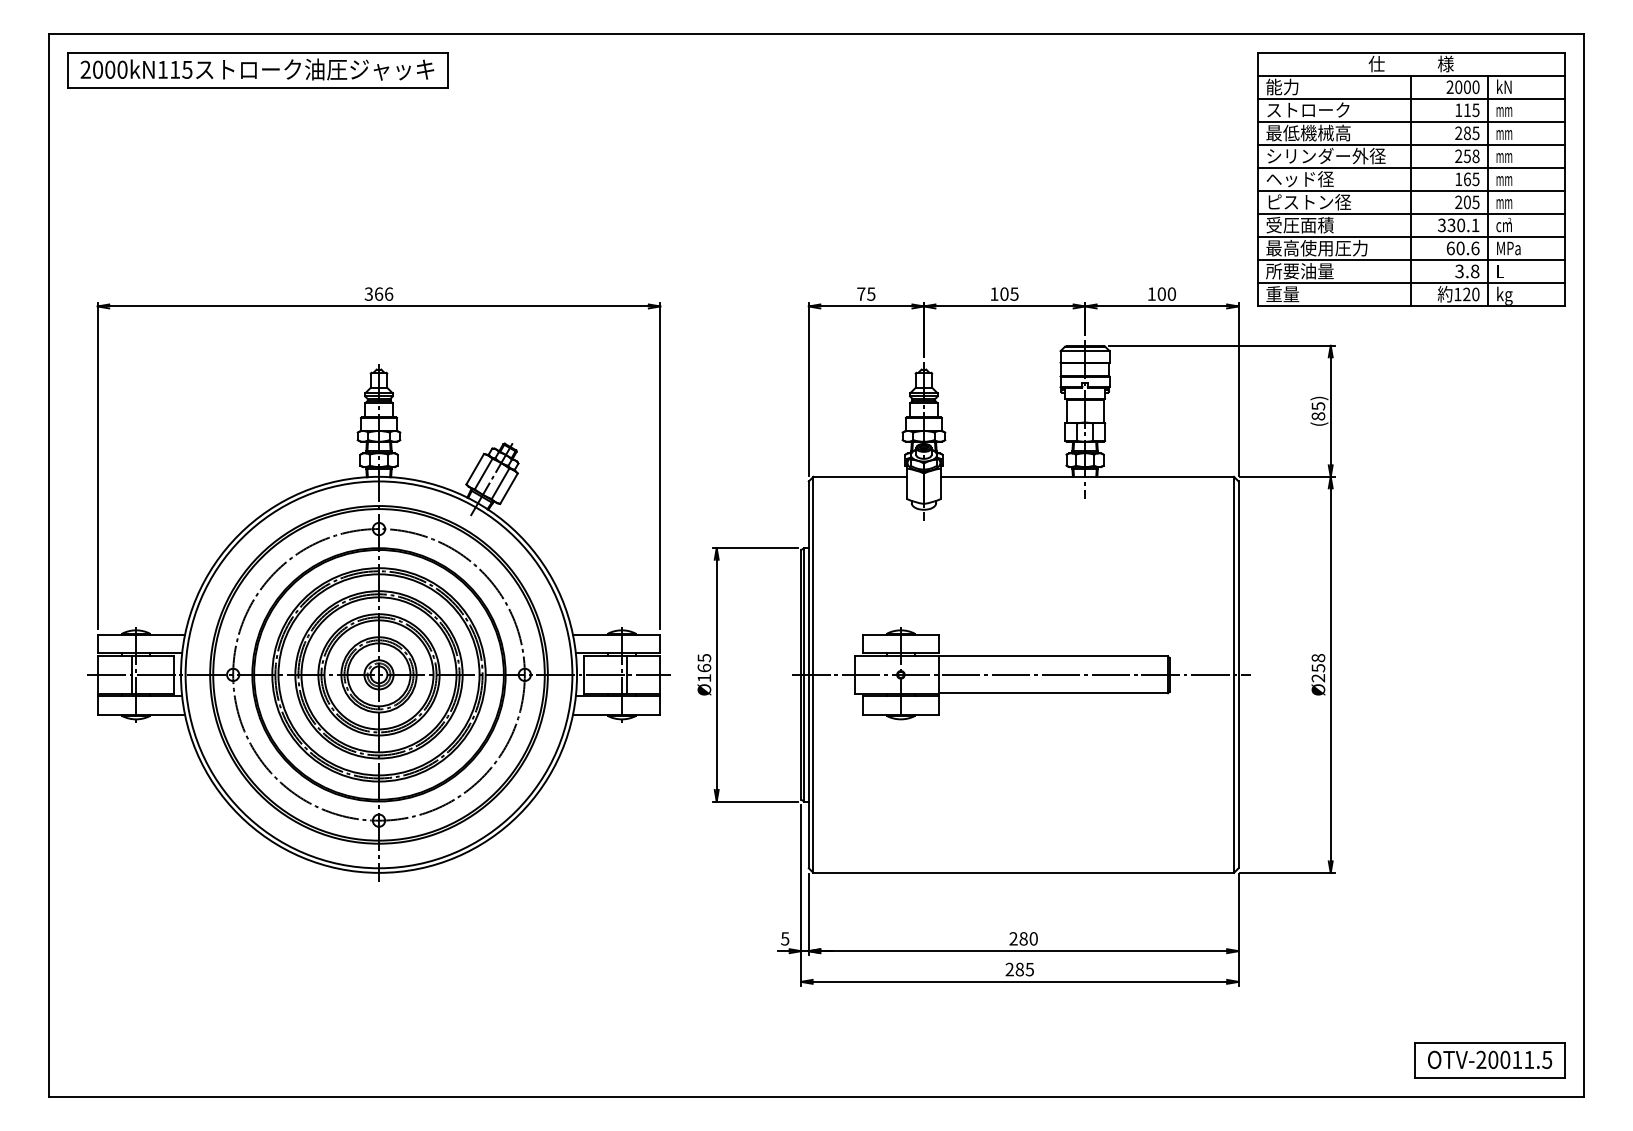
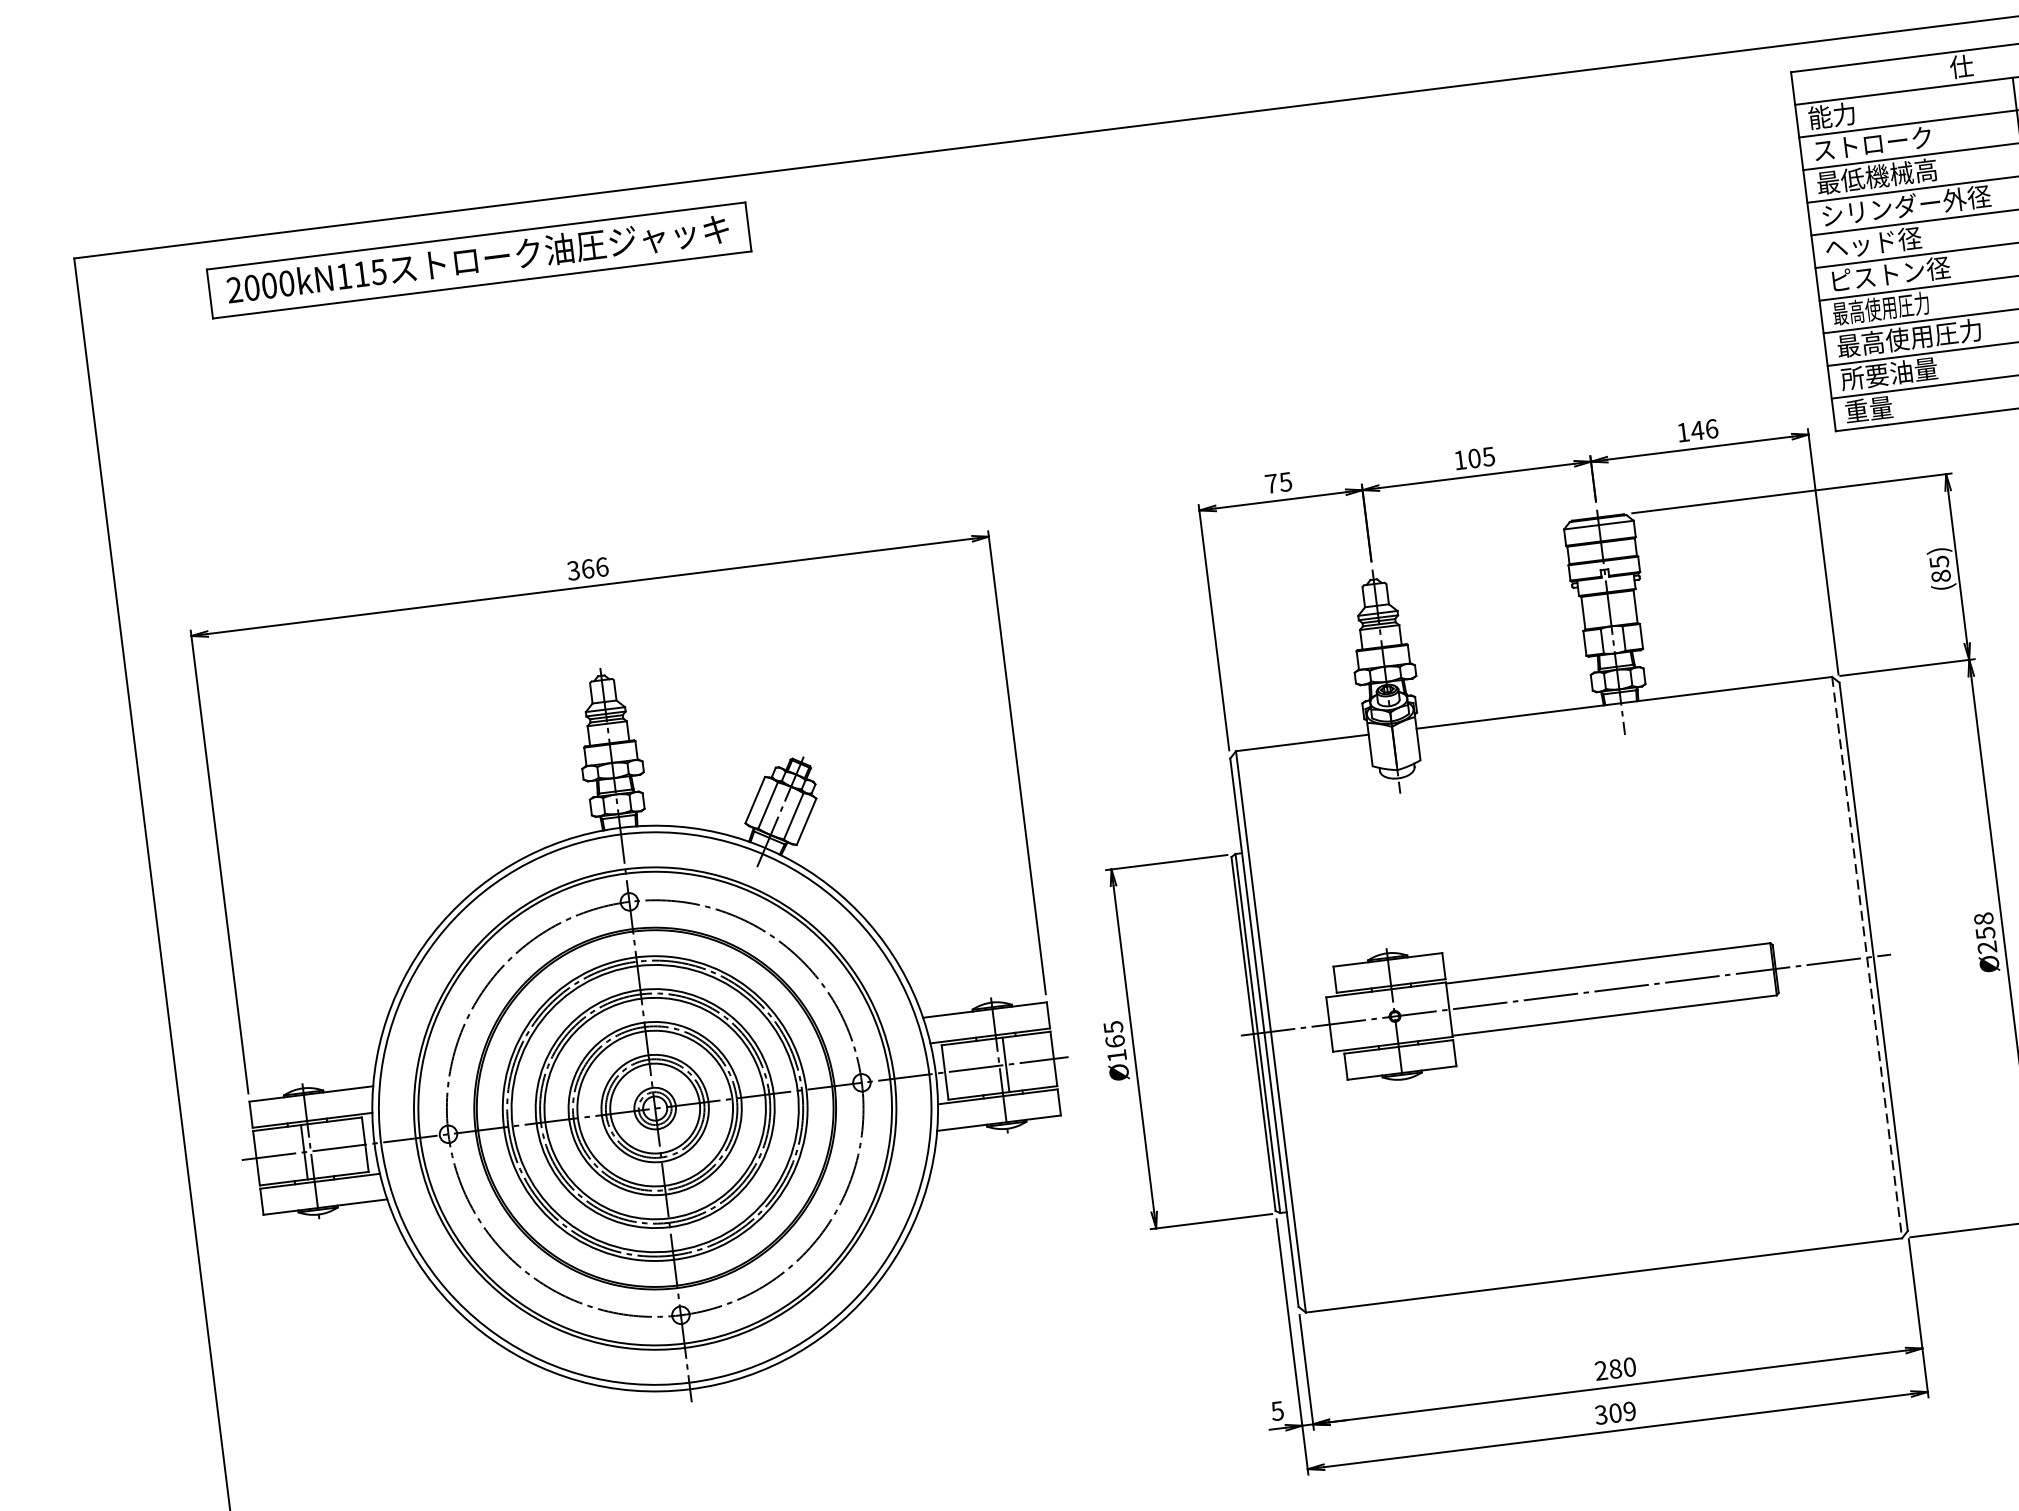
part: (257, 70) -> (478, 260), moved
text: (1299, 224) -> (1880, 307), 受圧面積 -> 最高使用圧力
text: (1166, 293) -> (1704, 428), 100 -> 146
line: (1234, 675) -> (1867, 958), solid -> dashed
text: (1019, 969) -> (1615, 1413), 285 -> 309

